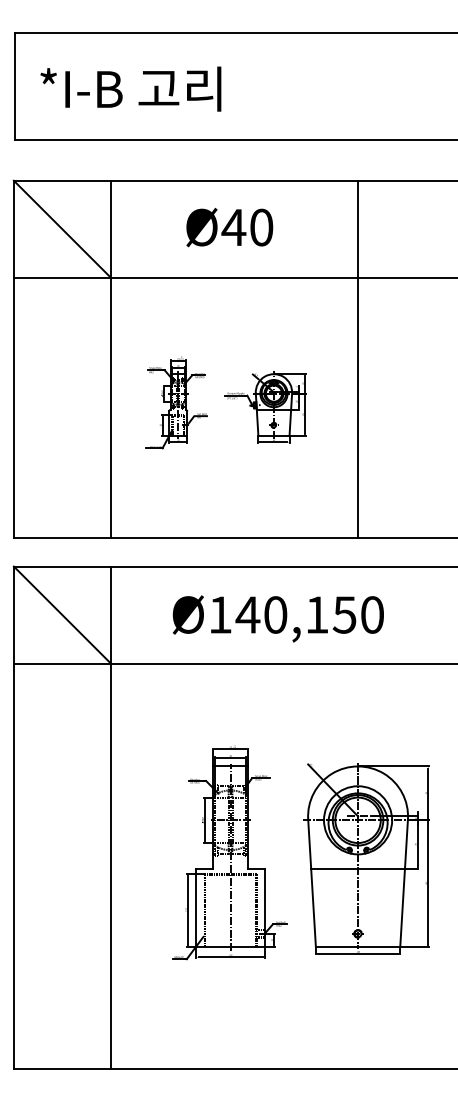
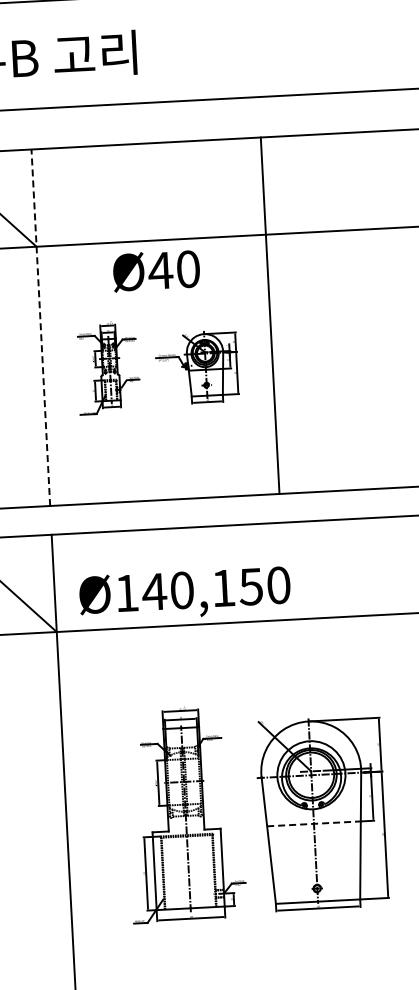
text: (229, 227) -> (156, 270), moved
line: (111, 358) -> (41, 326), solid -> dashed
line: (357, 358) -> (269, 315), moved
text: (277, 618) -> (184, 593), moved
line: (358, 868) -> (314, 823), solid -> dashed

